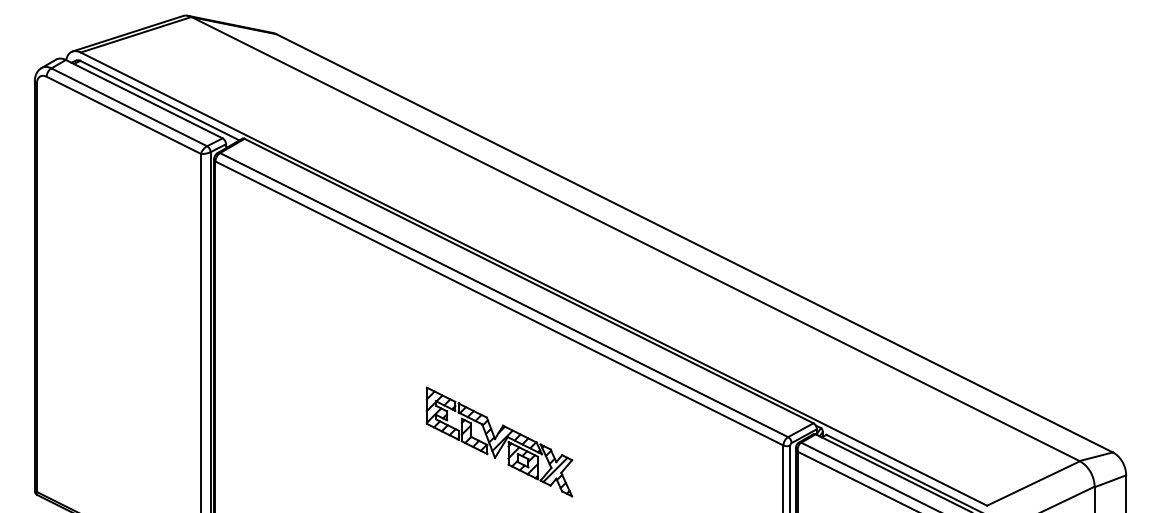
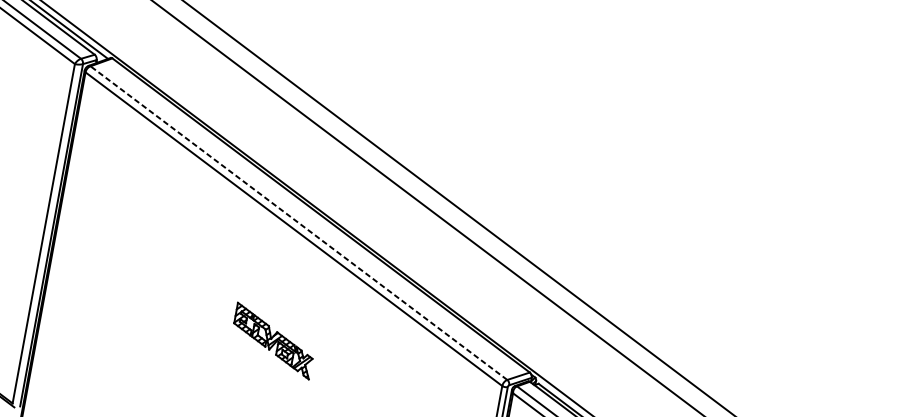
line: (504, 295) -> (299, 223), solid -> dashed
part: (499, 441) -> (273, 340), size x0.7

